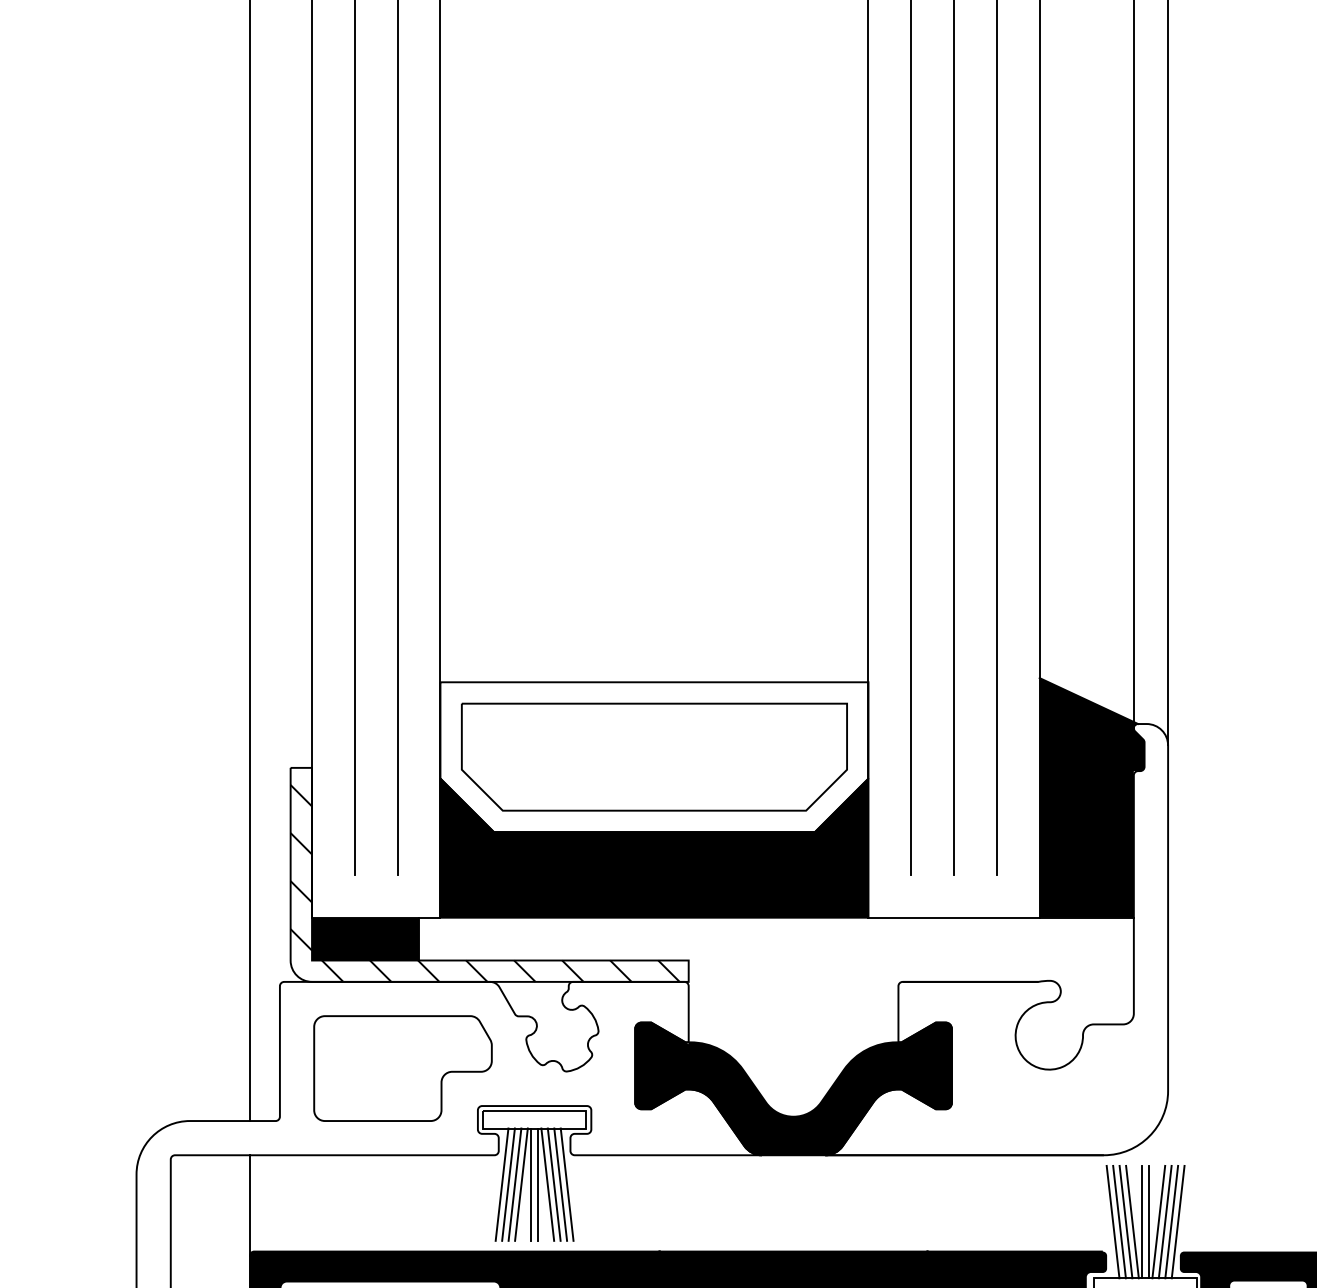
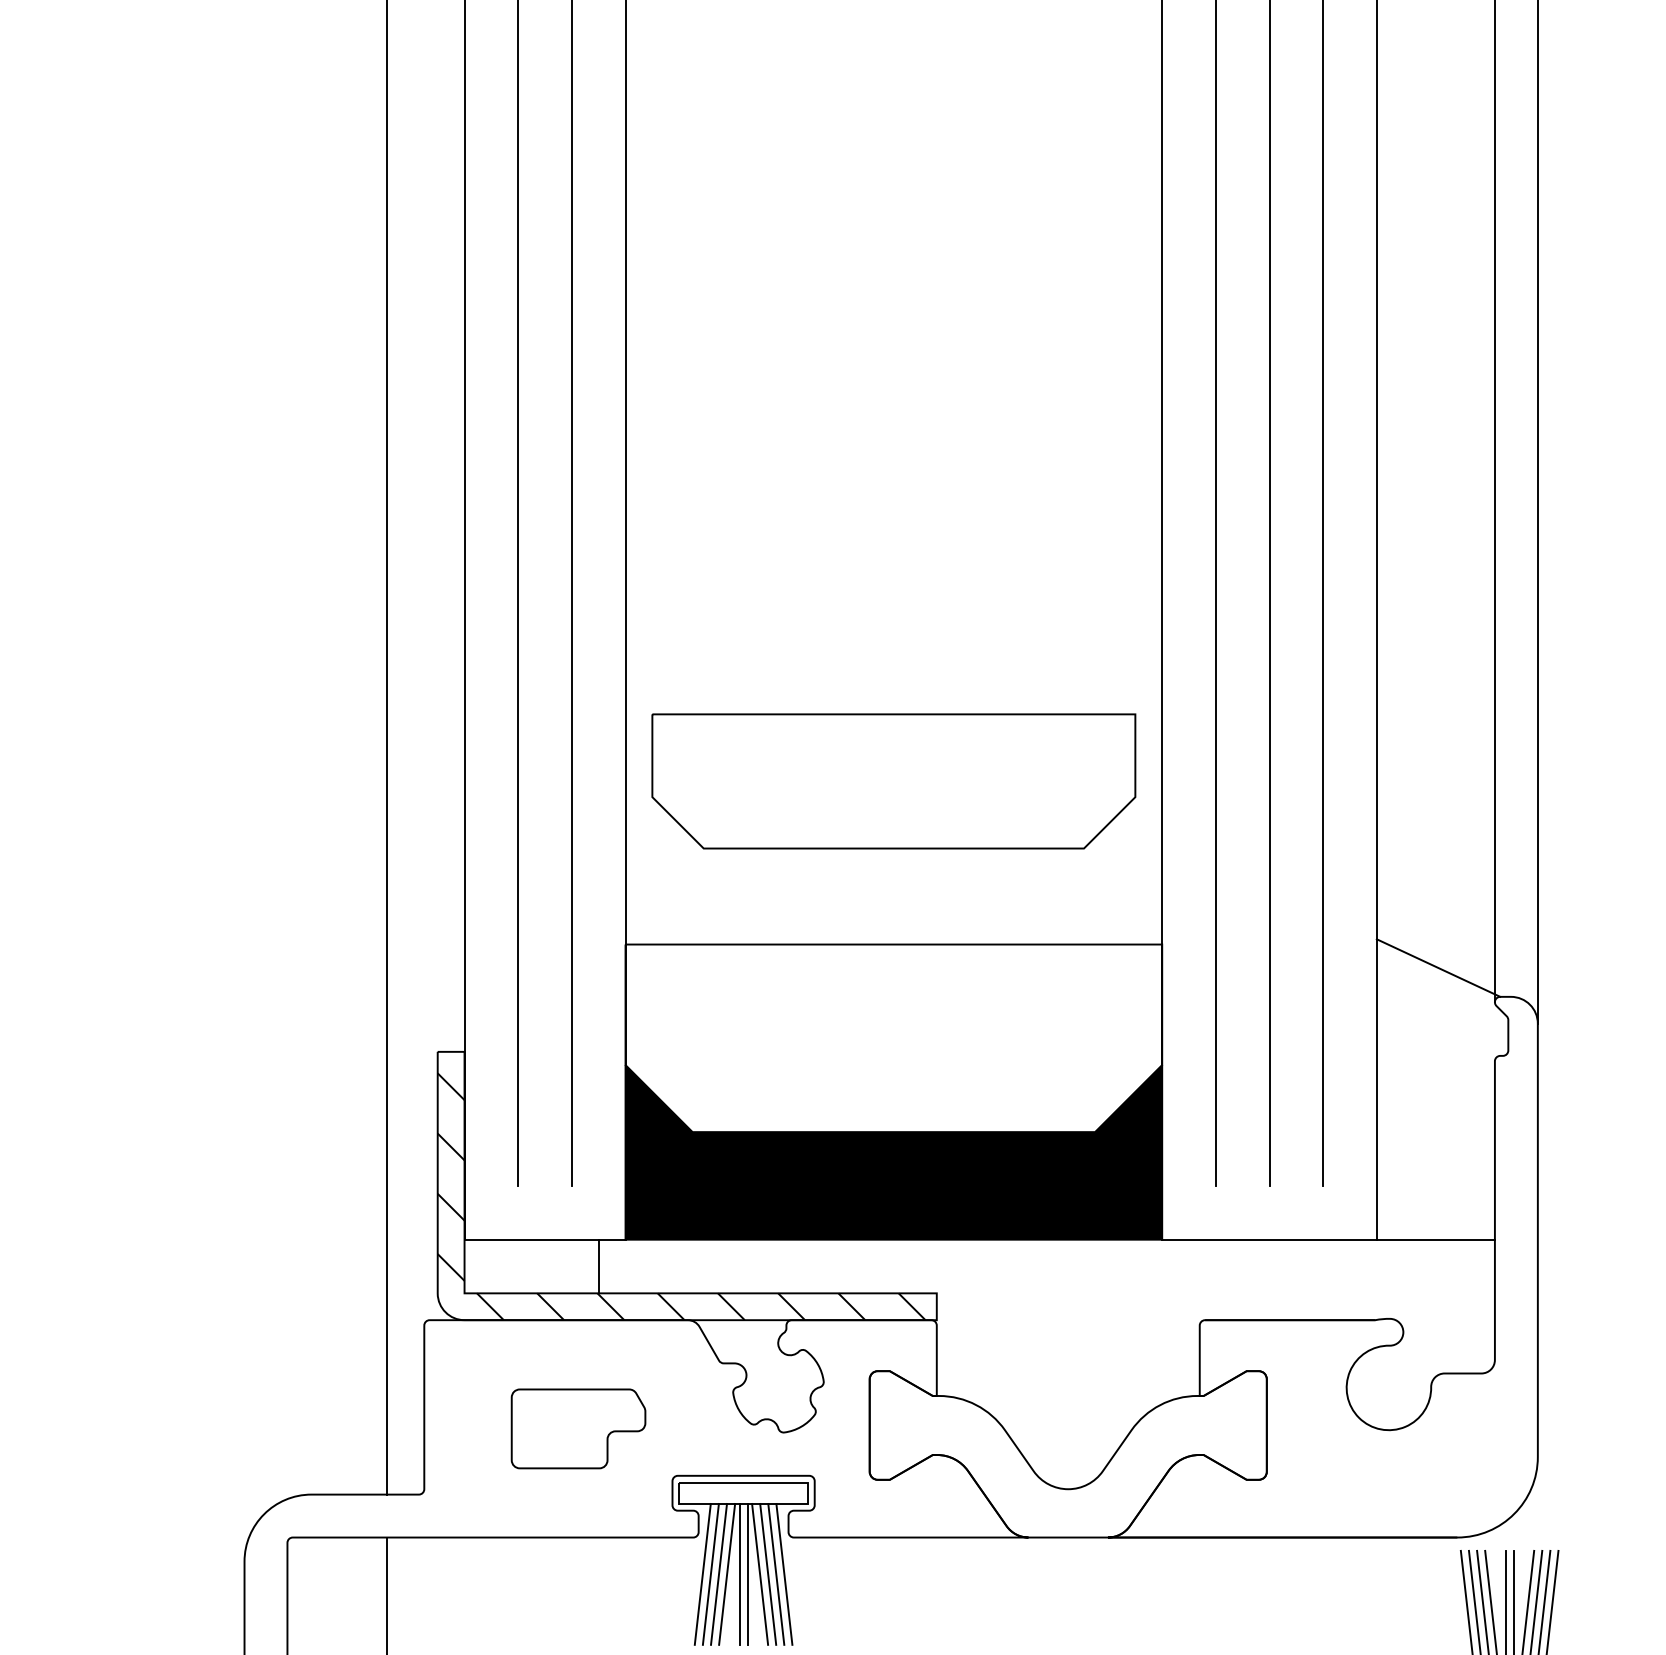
part: (654, 757) -> (893, 781), moved
fill: (1092, 797) -> (1442, 1089), removed
fill: (365, 939) -> (531, 1266), removed
part: (402, 1068) -> (578, 1428), size x0.6
fill: (792, 1089) -> (1067, 1454), removed

